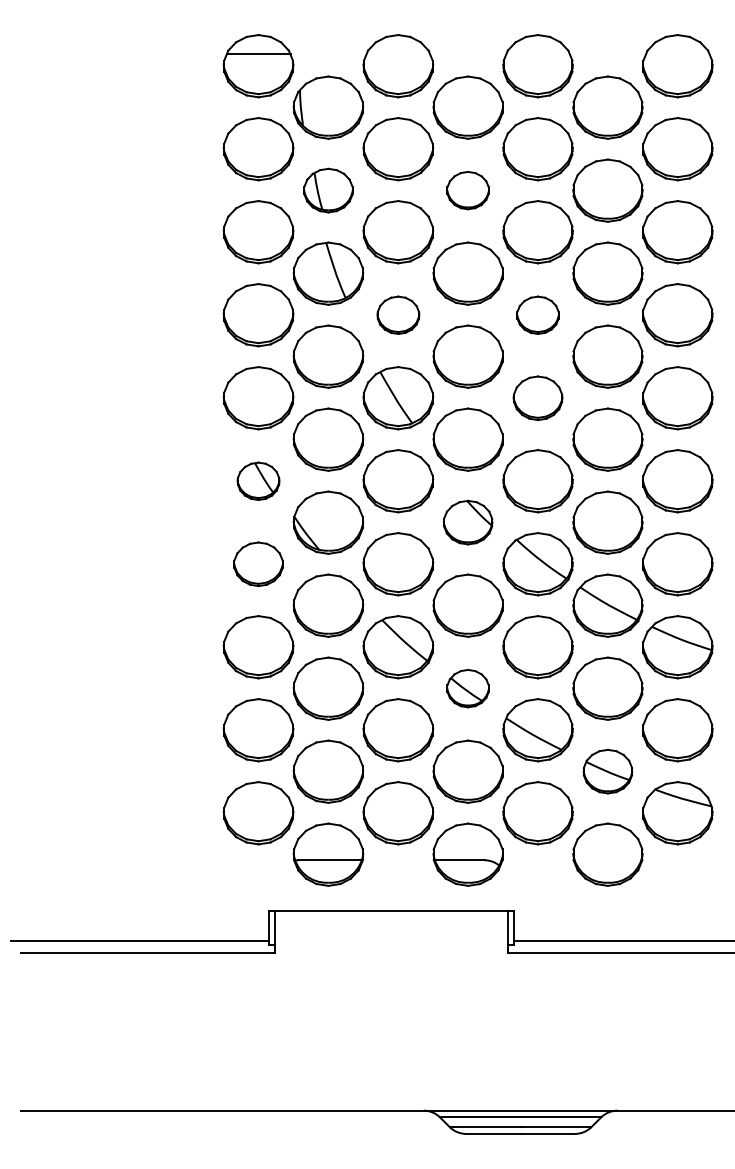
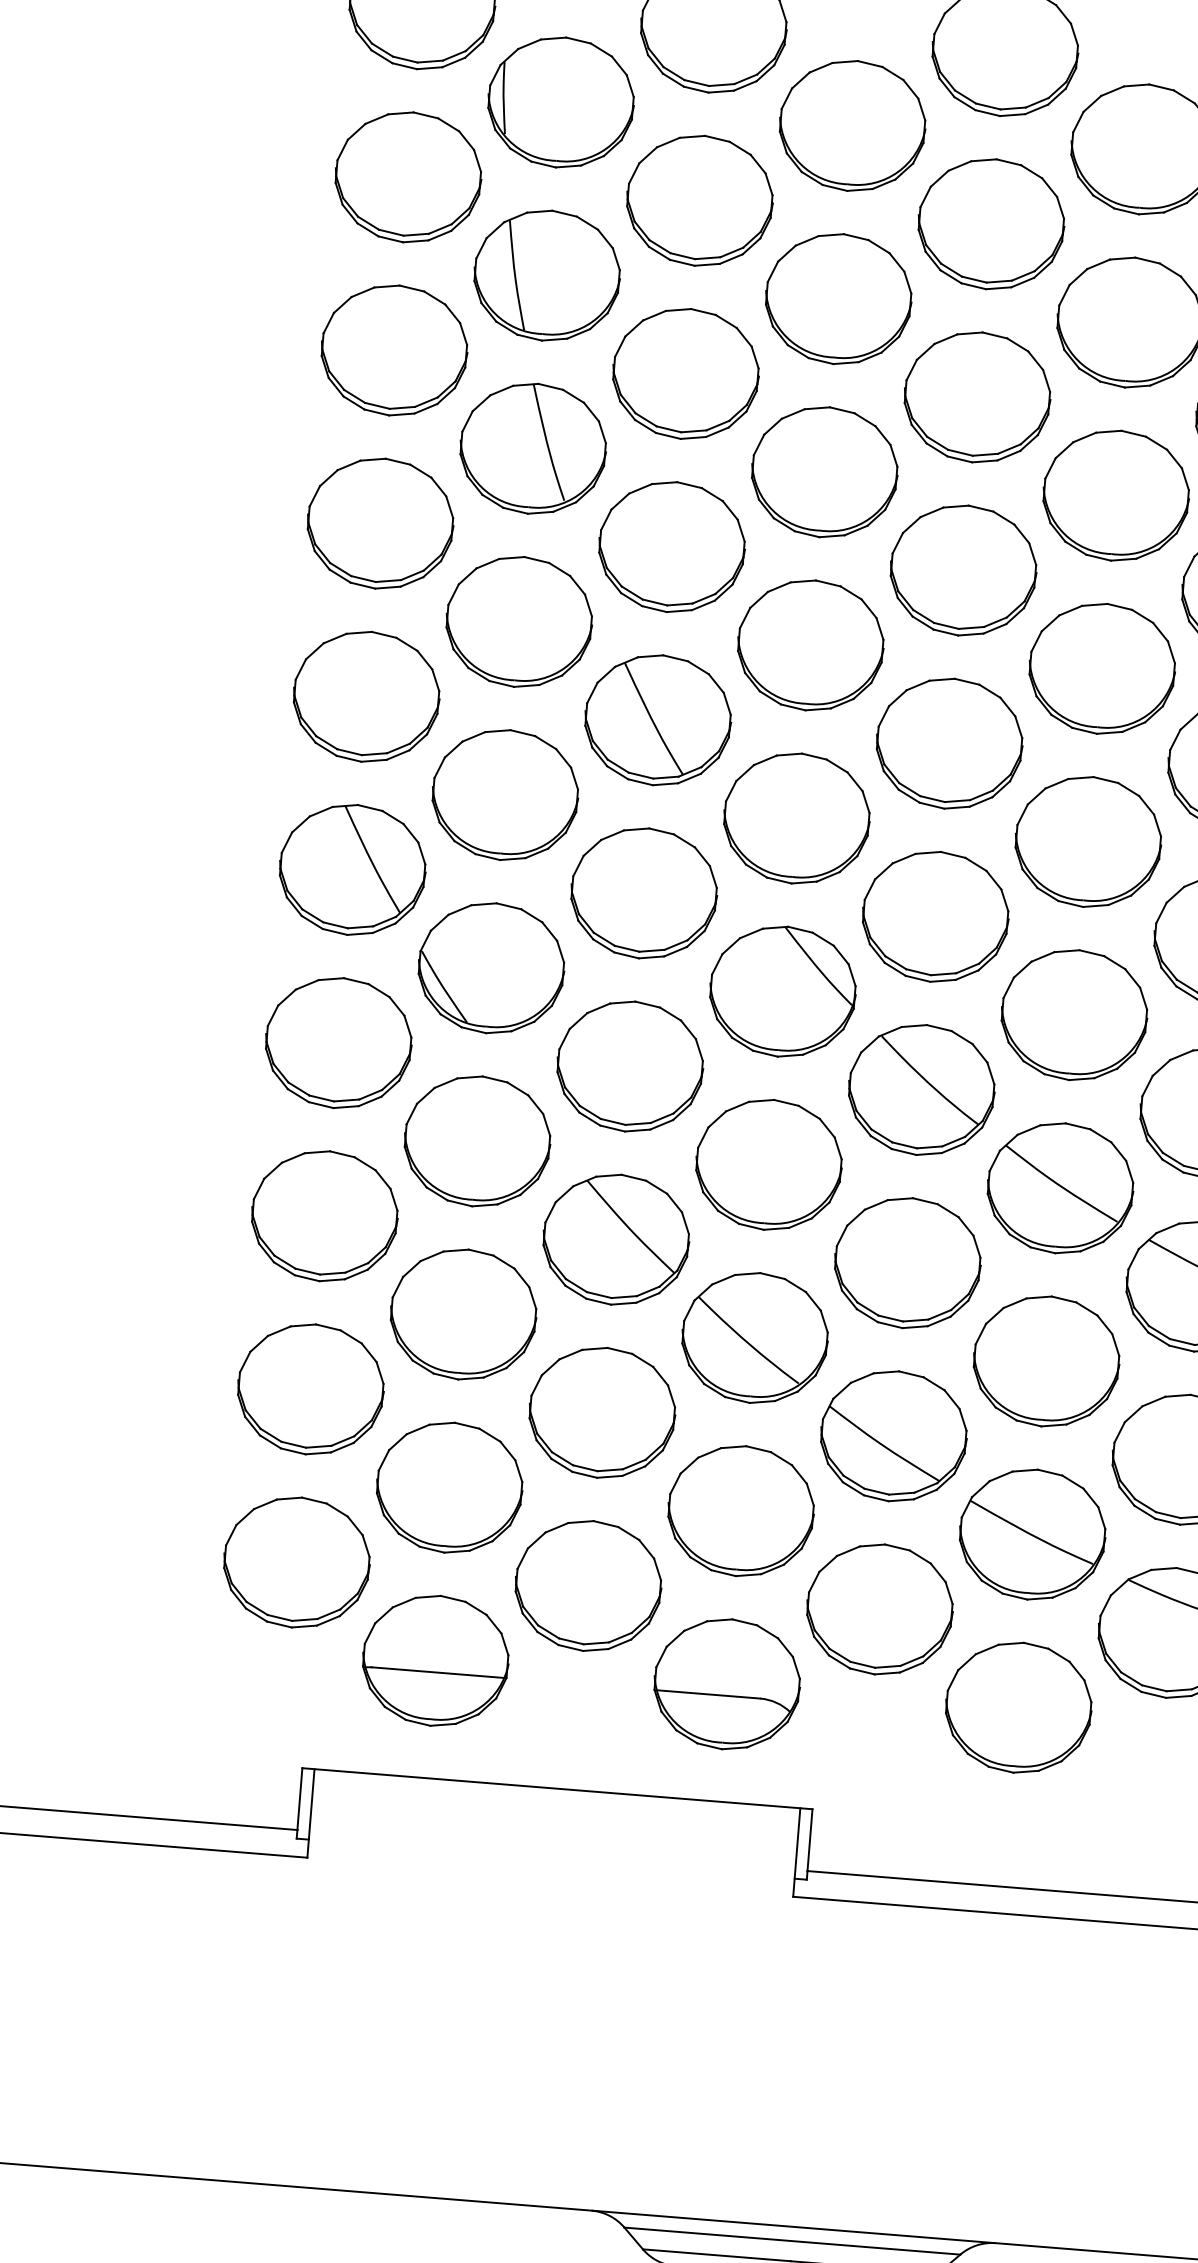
part: (328, 190) -> (547, 275), size x1.43
part: (467, 190) -> (837, 298), size x1.67
part: (398, 315) -> (672, 547), size x1.67
part: (537, 315) -> (962, 571), size x1.67
part: (537, 398) -> (948, 744), size x1.43
part: (258, 481) -> (352, 870), size x1.67
part: (467, 522) -> (781, 991), size x1.43
part: (258, 564) -> (338, 1043), size x1.43
part: (467, 688) -> (753, 1337), size x1.67
part: (607, 771) -> (1031, 1534), size x1.43

